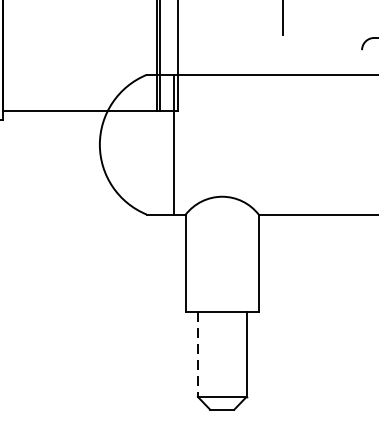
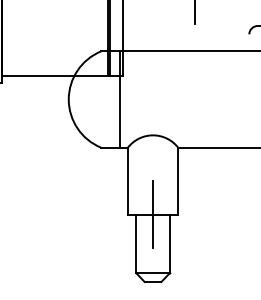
line: (222, 311) -> (153, 214), added
line: (198, 355) -> (136, 244), dashed -> solid

